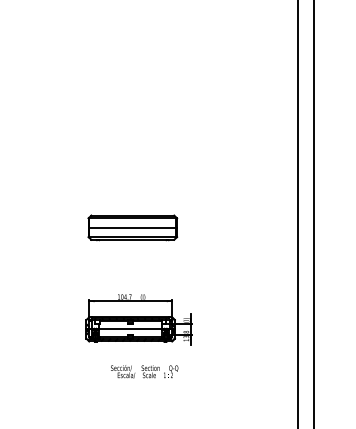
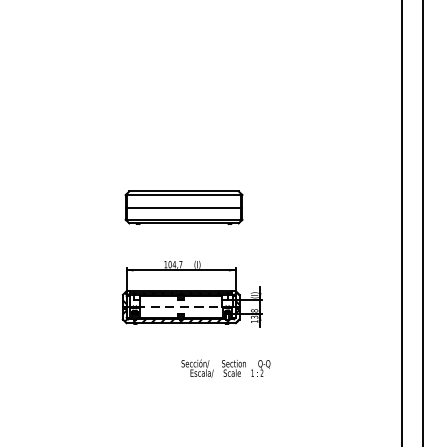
part: (132, 227) -> (183, 207), moved
line: (131, 329) -> (182, 307), solid -> dashed
text: (144, 371) -> (225, 368), moved

